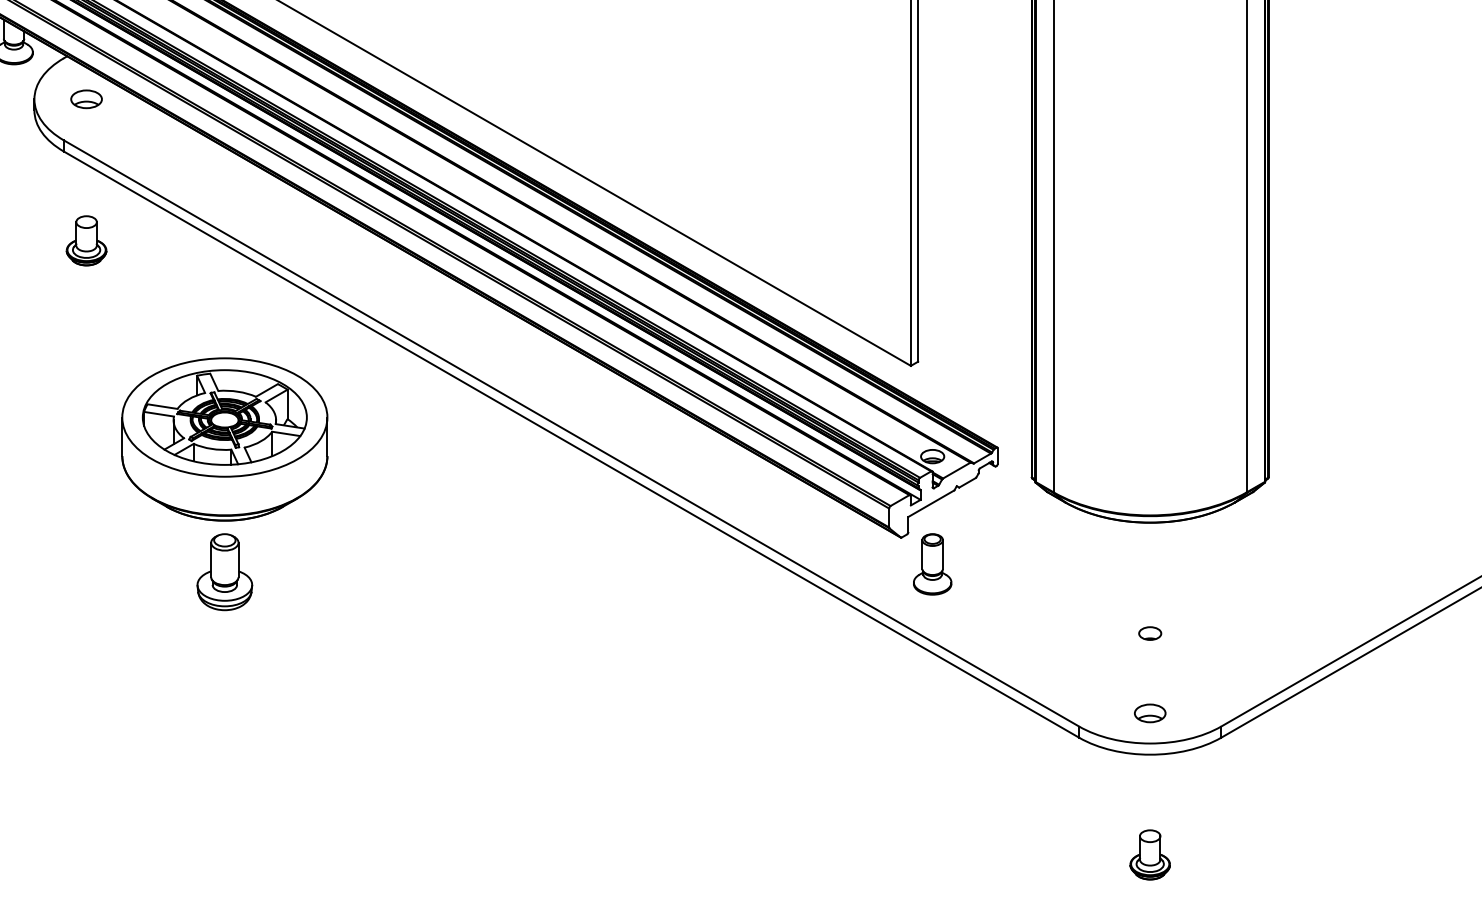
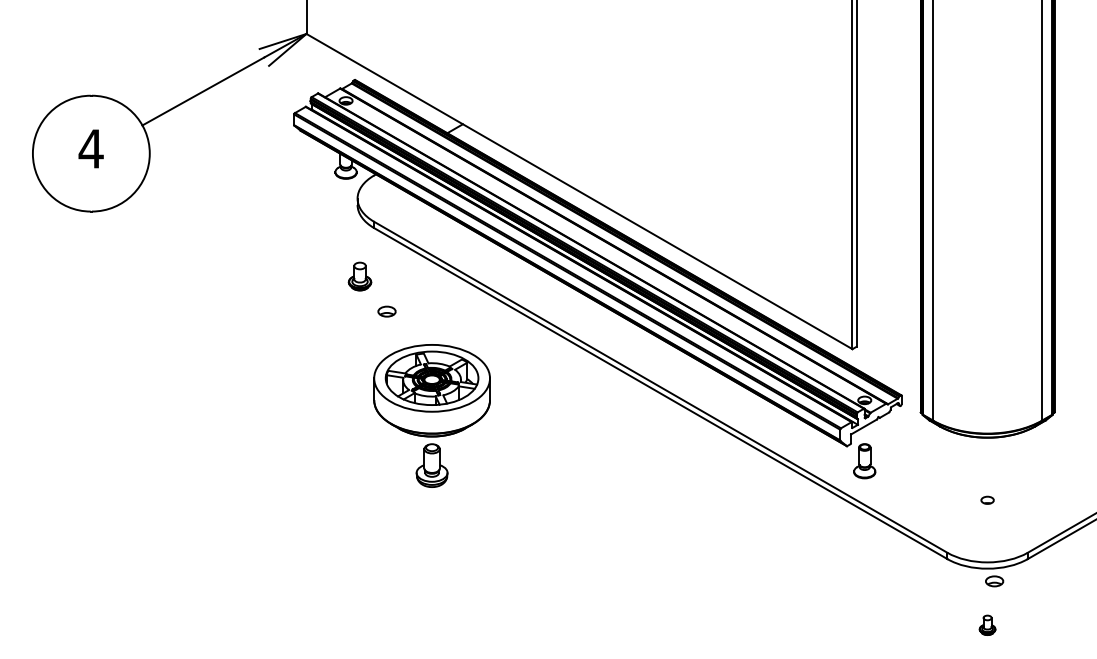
part: (85, 99) -> (386, 311), moved
part: (85, 240) -> (359, 276), moved
part: (223, 483) -> (431, 415), moved
part: (1150, 713) -> (994, 581), moved
part: (1150, 855) -> (987, 625), size x0.7

